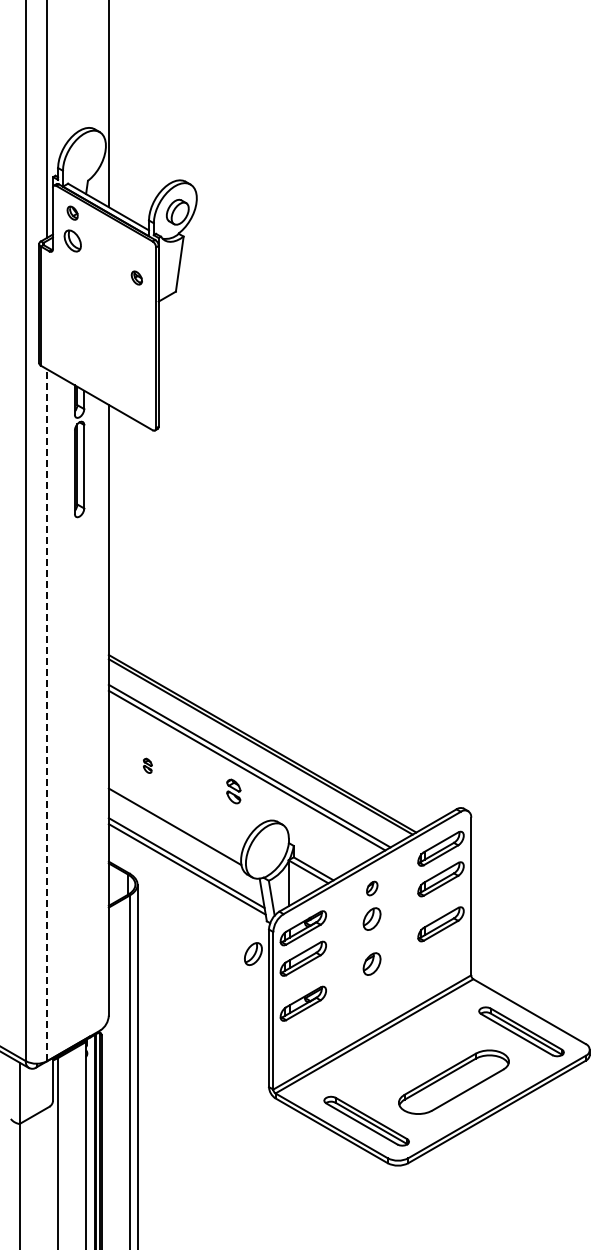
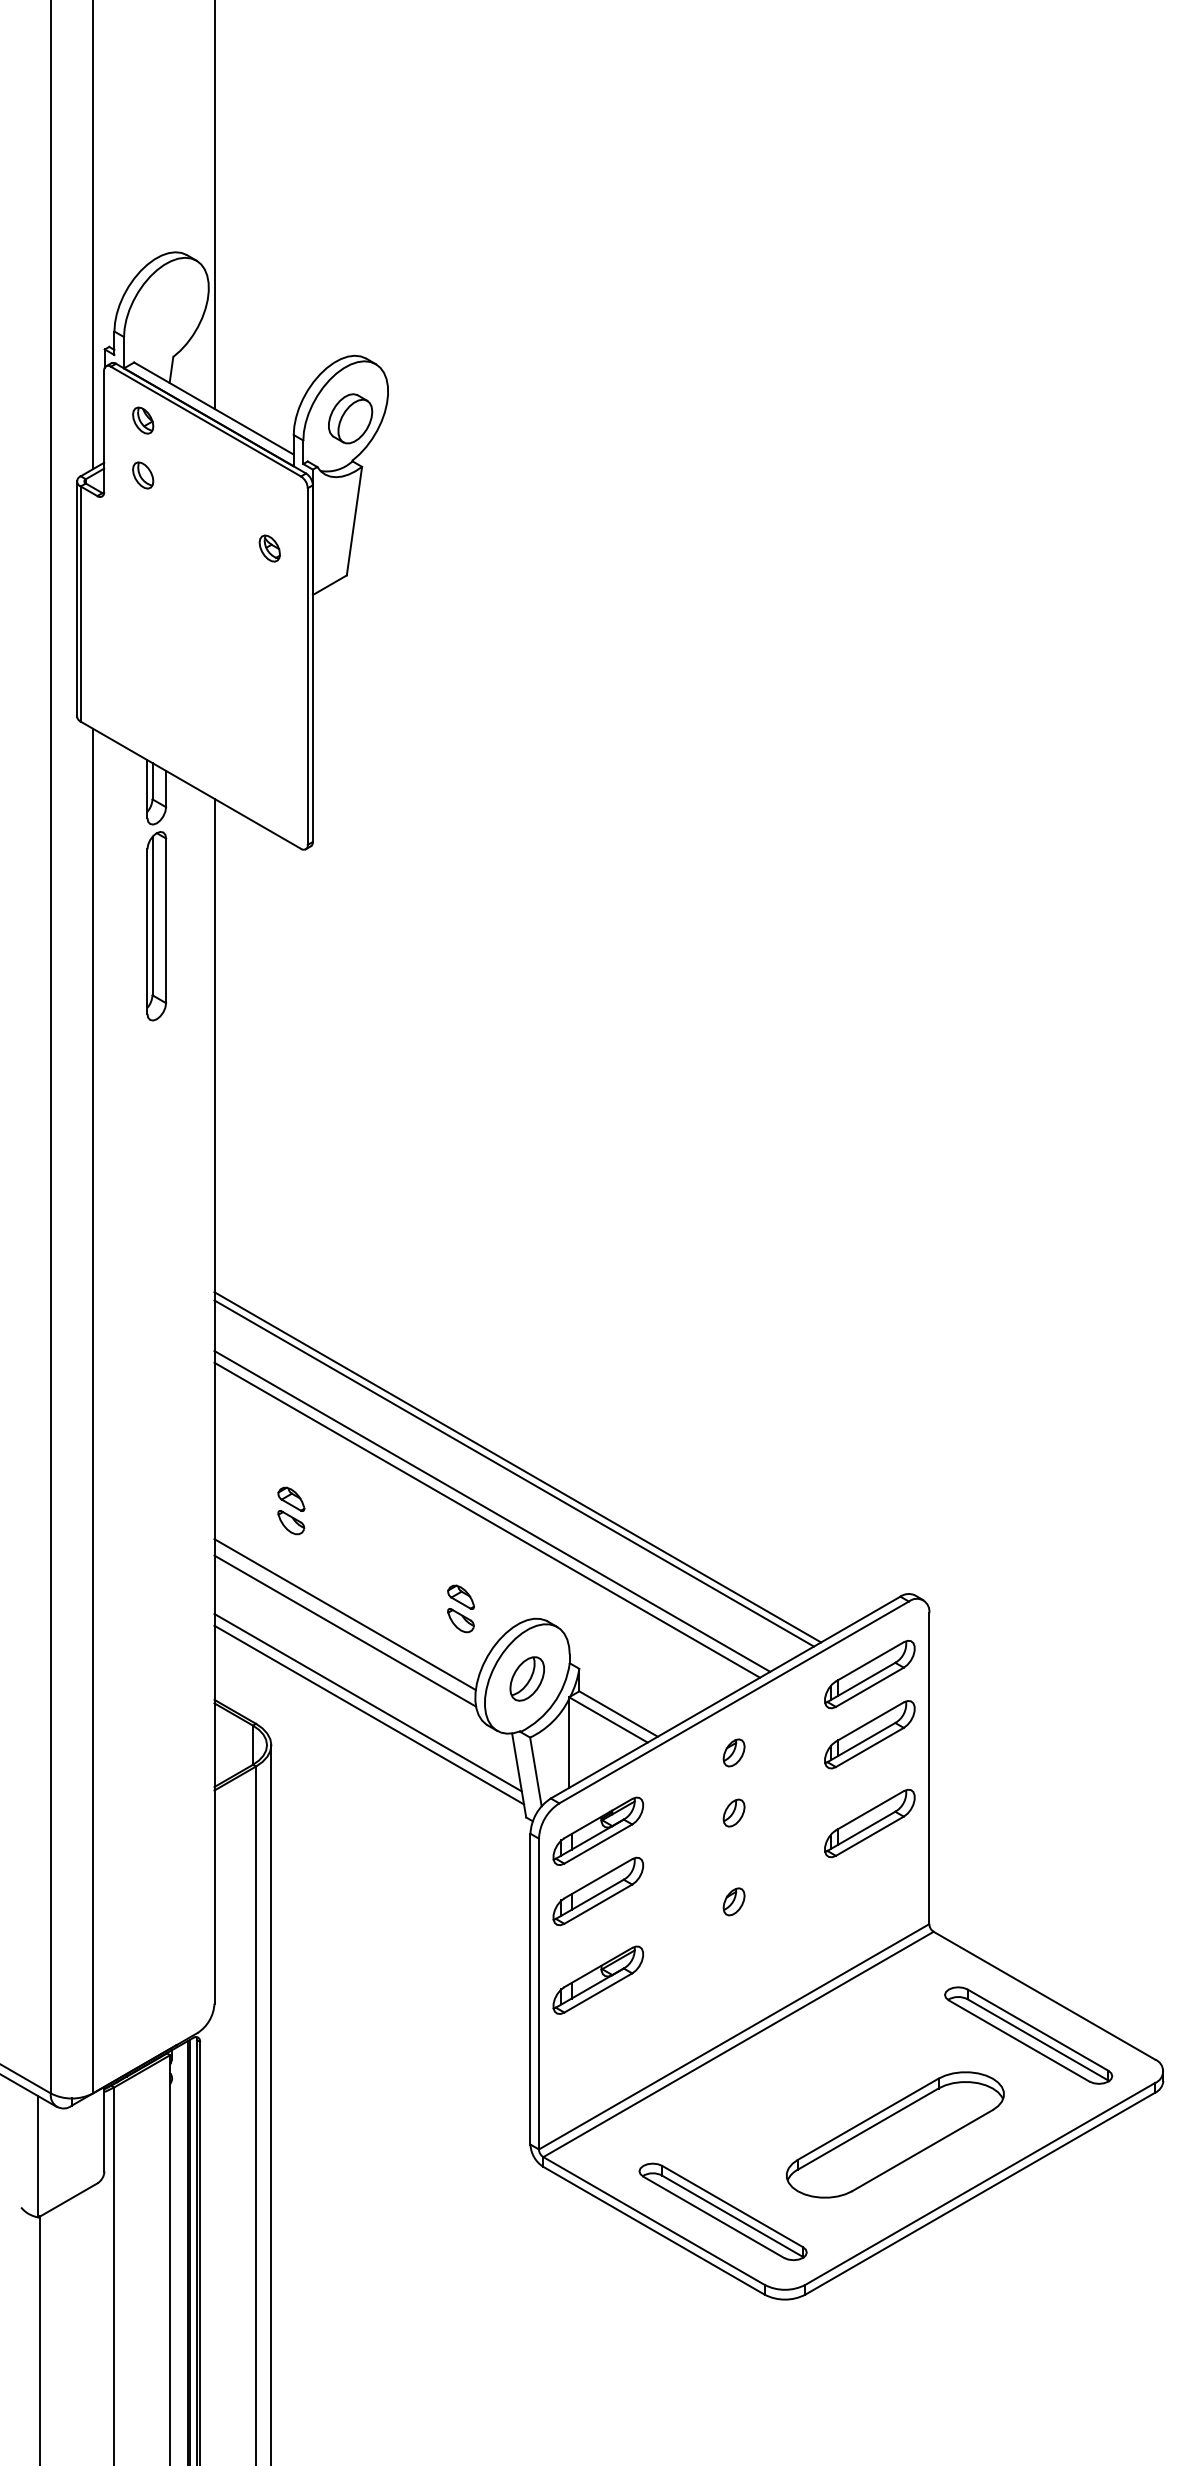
part: (72, 240) -> (142, 474), size x0.62
line: (47, 715) -> (93, 1411), dashed -> solid
part: (147, 765) -> (290, 1510), size x1.67
part: (233, 791) -> (460, 1608), moved
line: (174, 818) -> (344, 1614), added
part: (372, 918) -> (734, 1811), size x0.62
part: (253, 953) -> (527, 1677), moved
part: (372, 963) -> (734, 1900), size x0.62

